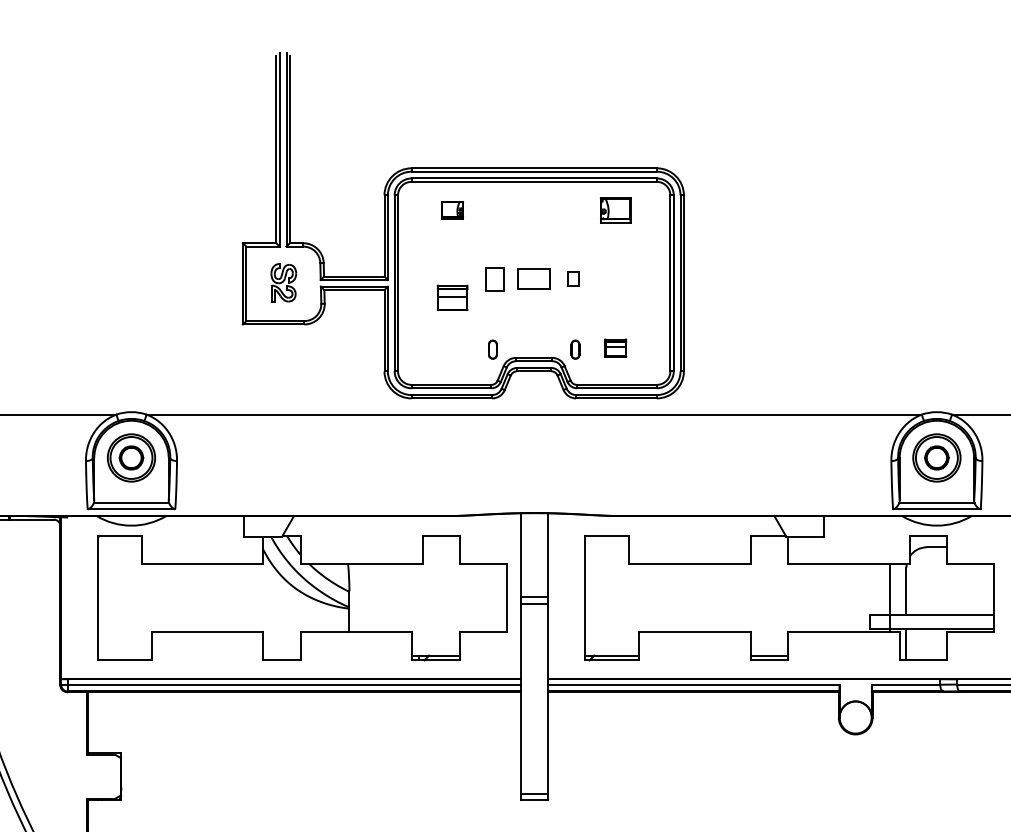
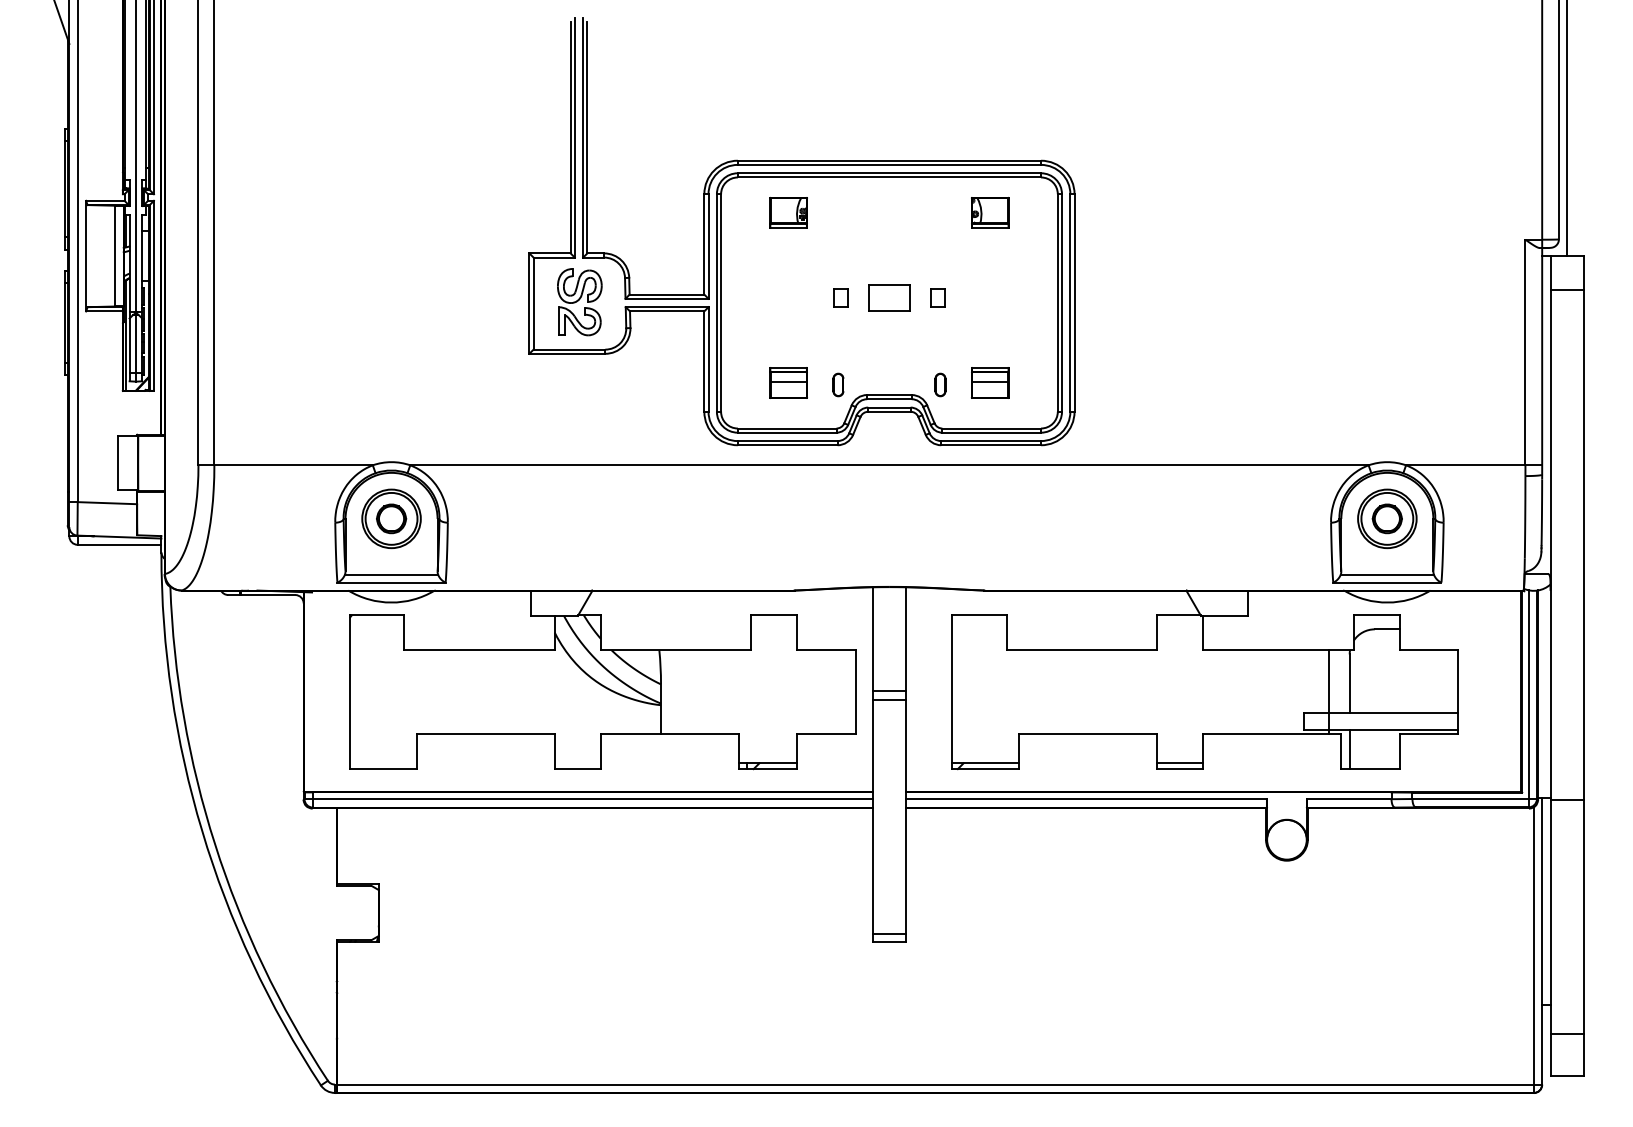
part: (452, 210) -> (788, 212), size x1.43
part: (494, 278) -> (840, 297), size x0.62
part: (283, 282) -> (579, 302), size x1.43
part: (452, 297) -> (788, 382), moved
part: (615, 347) -> (990, 382), size x1.43

